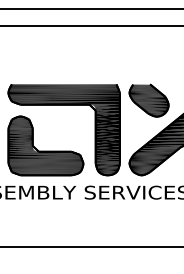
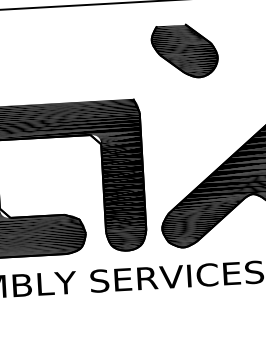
part: (148, 100) -> (183, 51), moved

